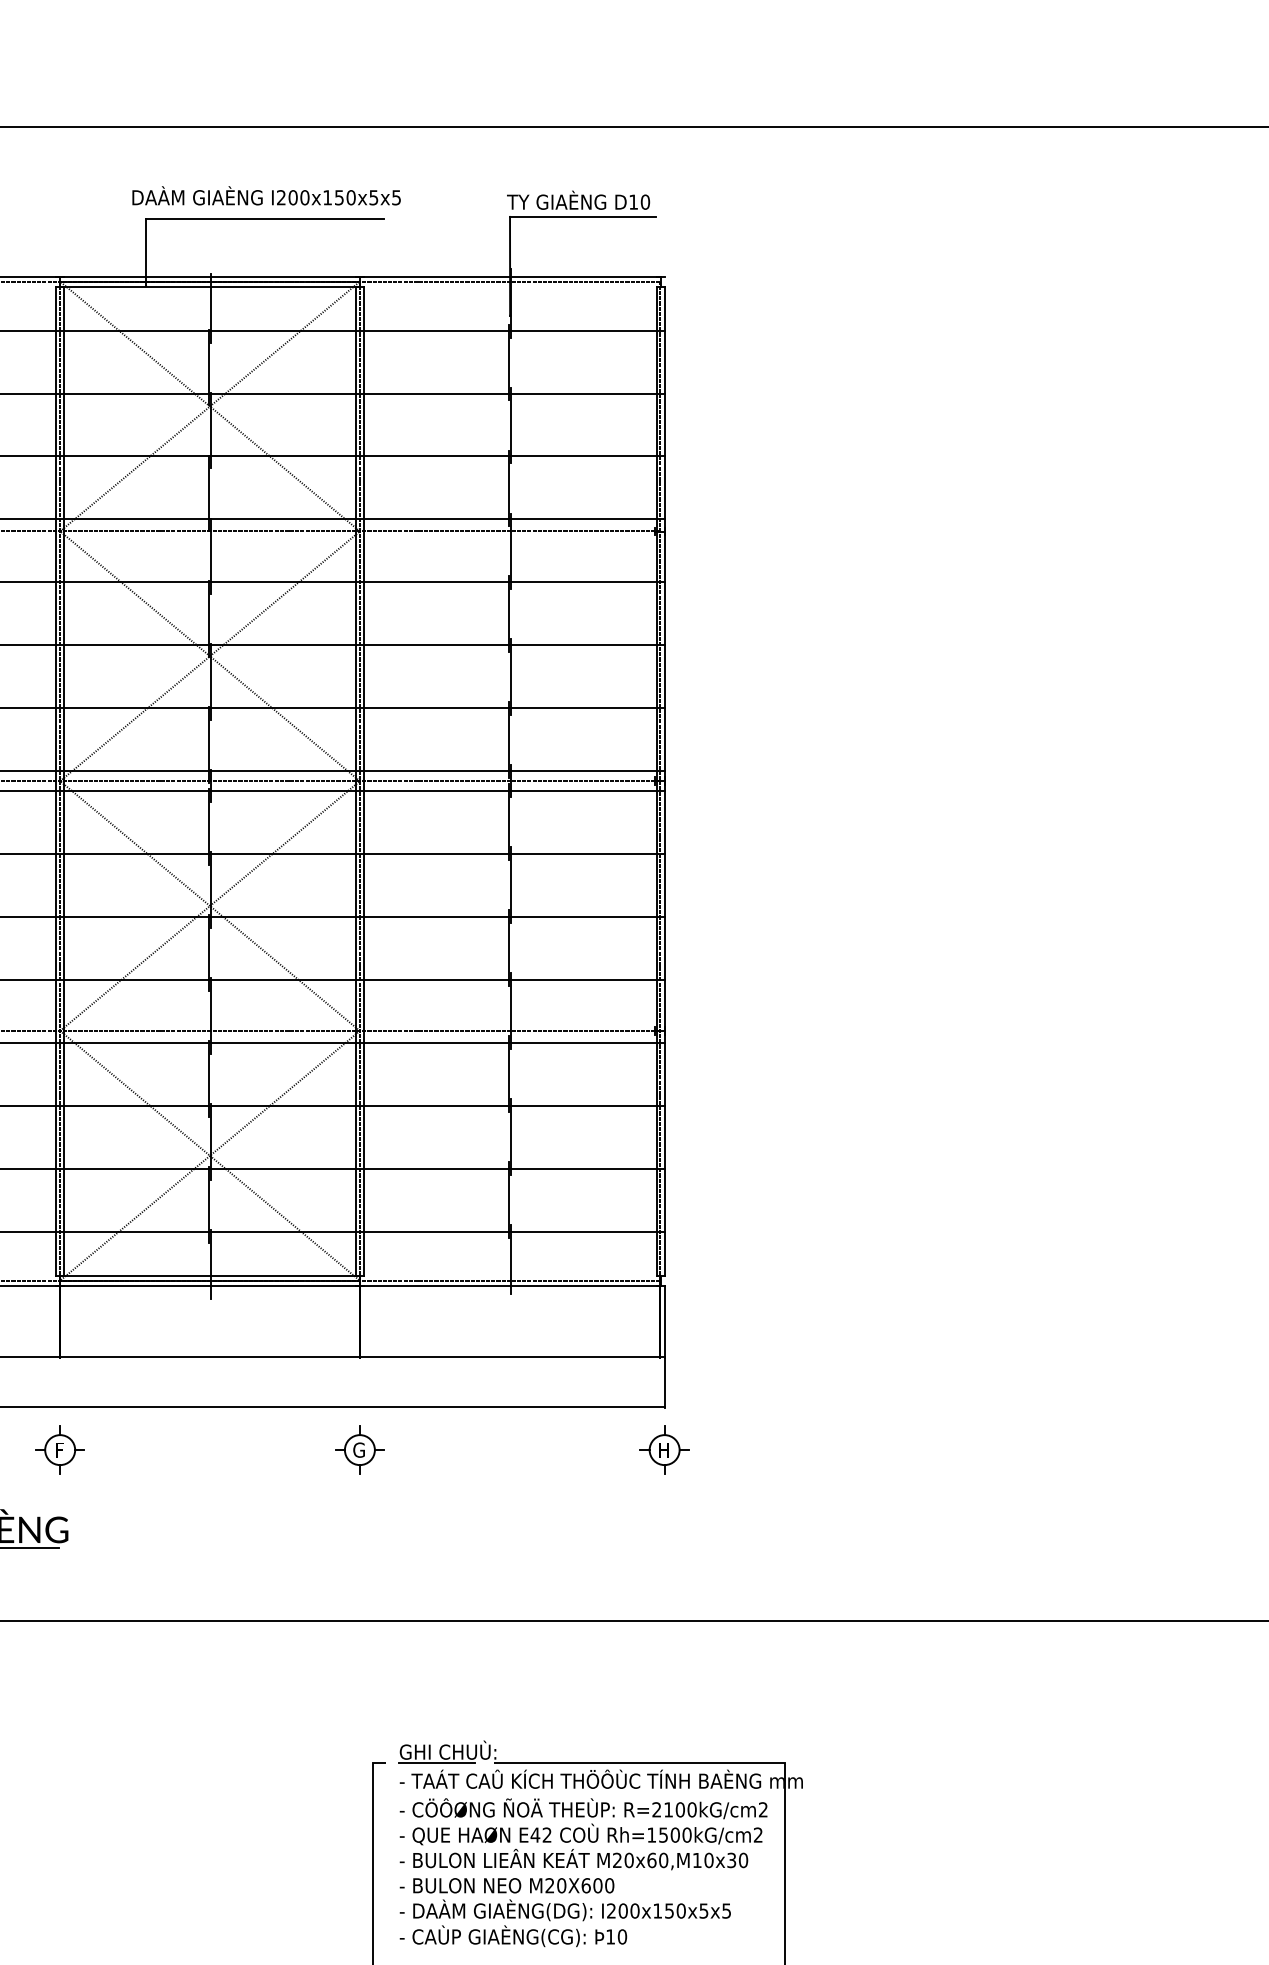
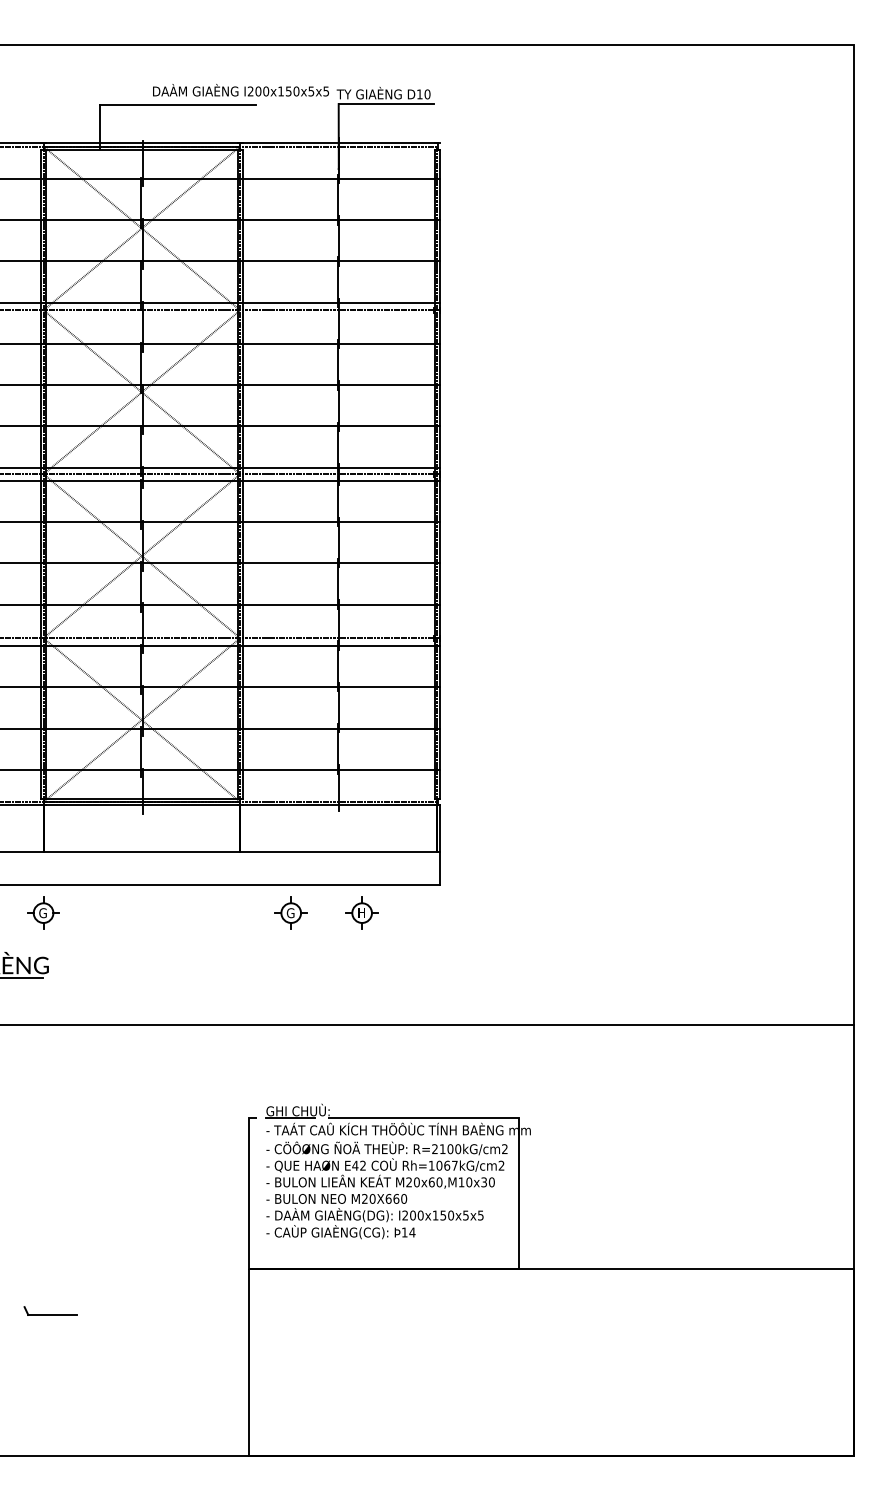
text: (265, 196) -> (240, 90), moved
part: (358, 1449) -> (290, 912), moved
part: (663, 1449) -> (361, 912), moved
text: (58, 1450) -> (42, 913), F -> G
text: (674, 1834) -> (446, 1165), Rh=1500kG/cm2 -> Rh=1067kG/cm2
text: (598, 1885) -> (396, 1198), M20X600 -> M20X660
text: (622, 1936) -> (412, 1232), Þ10 -> Þ14

